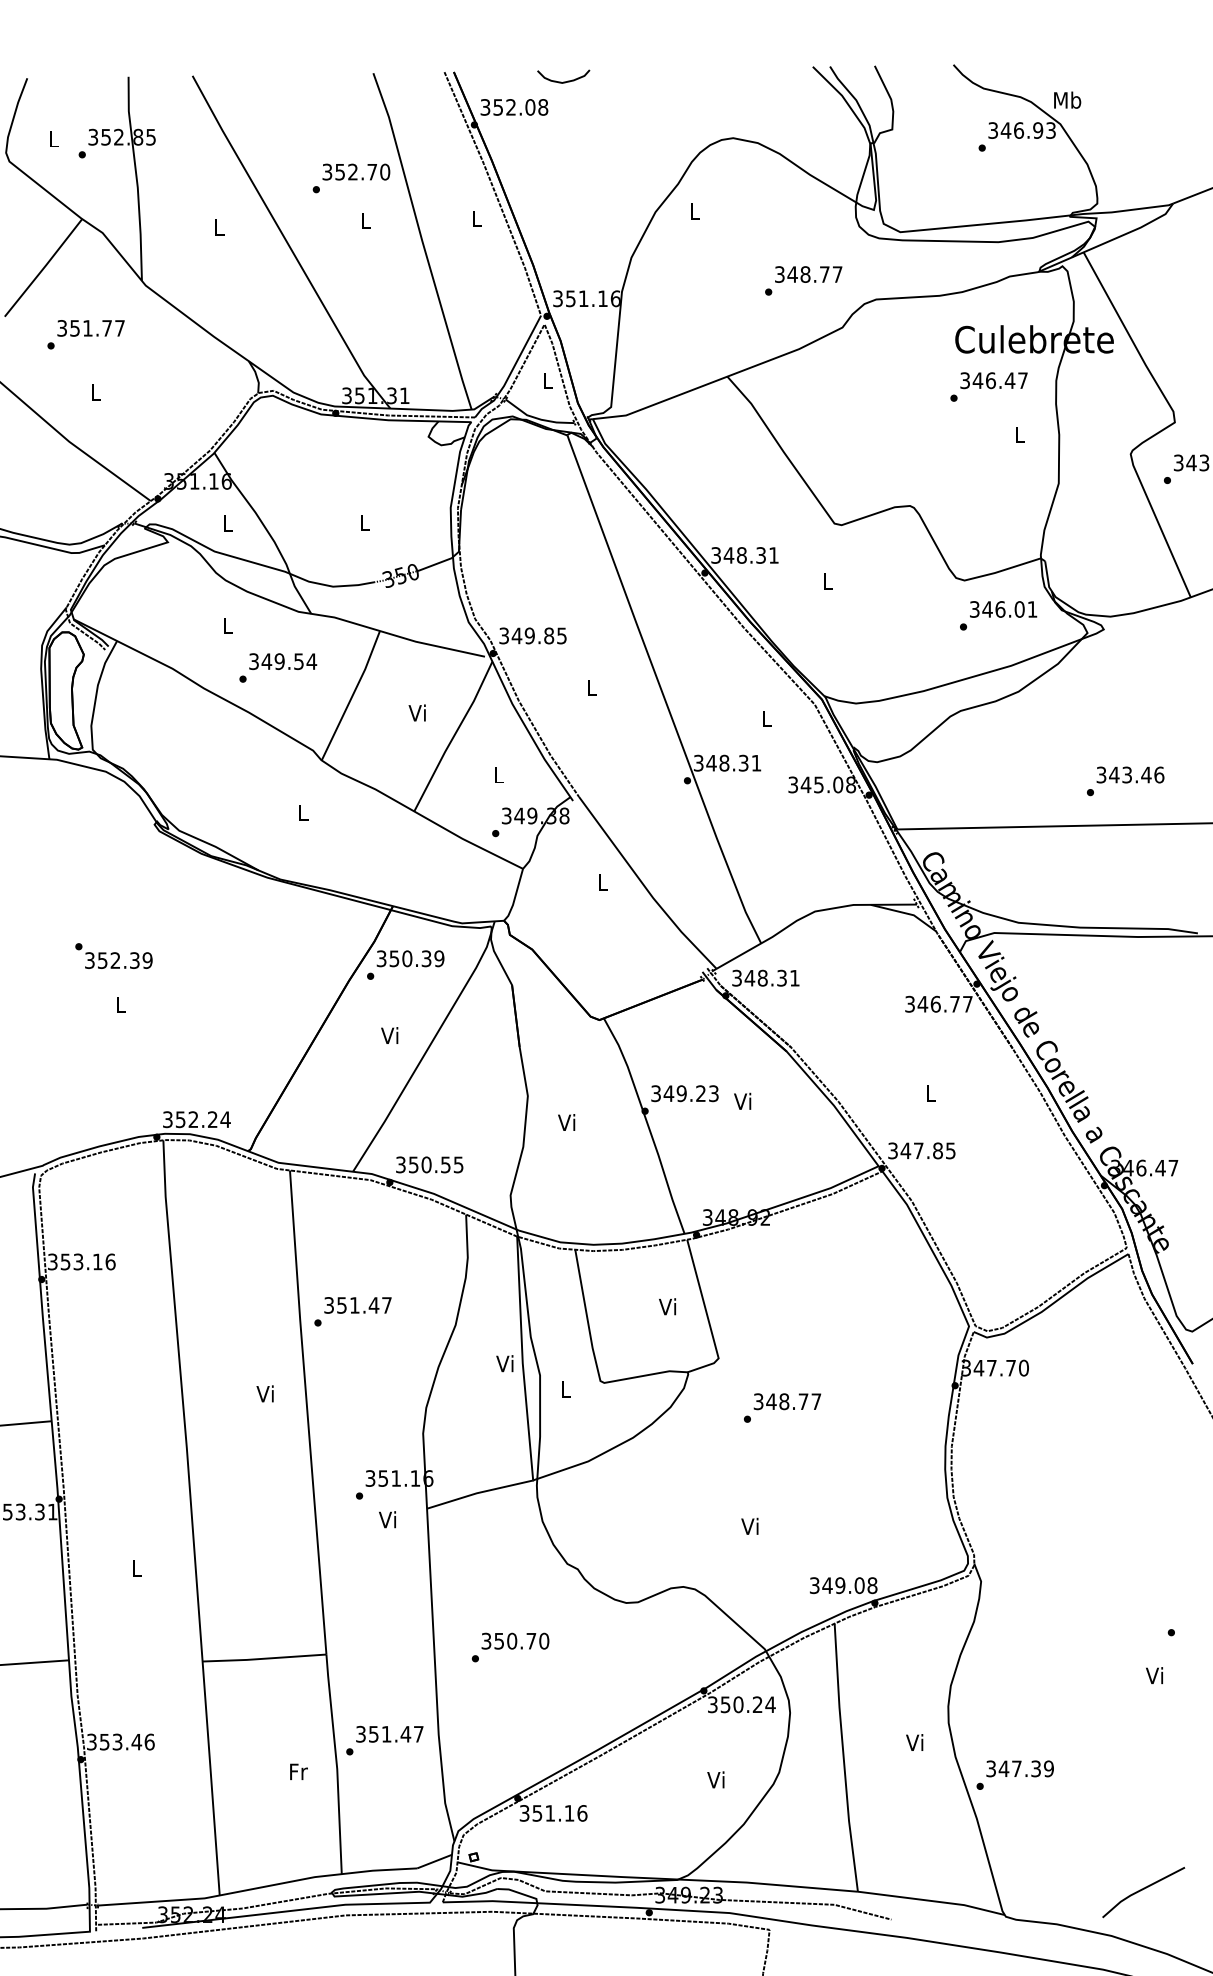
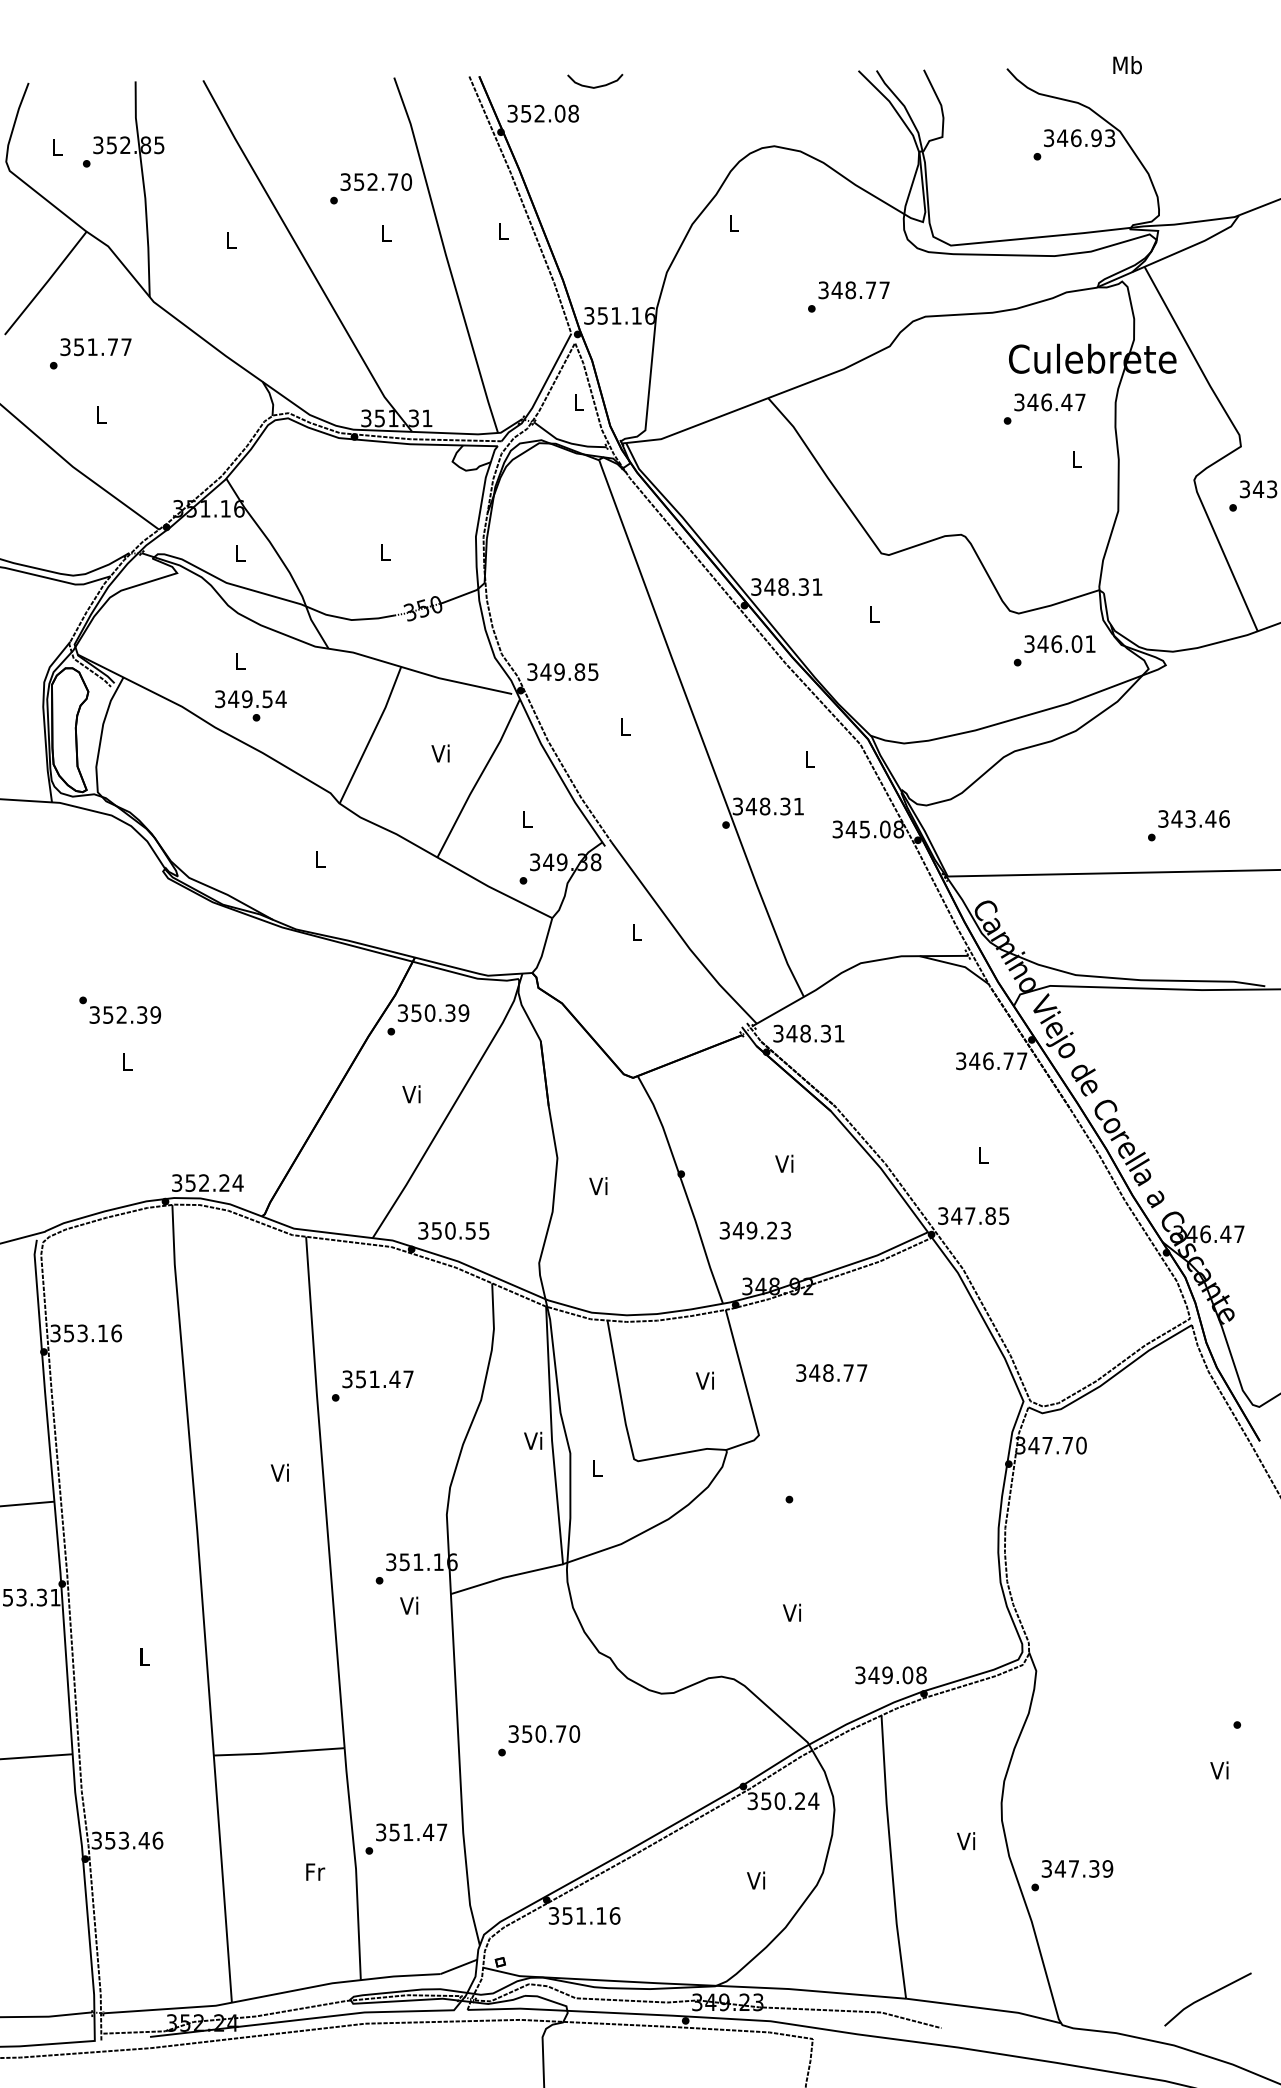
text: (1067, 100) -> (1127, 65), moved
text: (282, 661) -> (250, 699), moved
text: (684, 1093) -> (754, 1230), moved
text: (787, 1401) -> (831, 1372), moved

